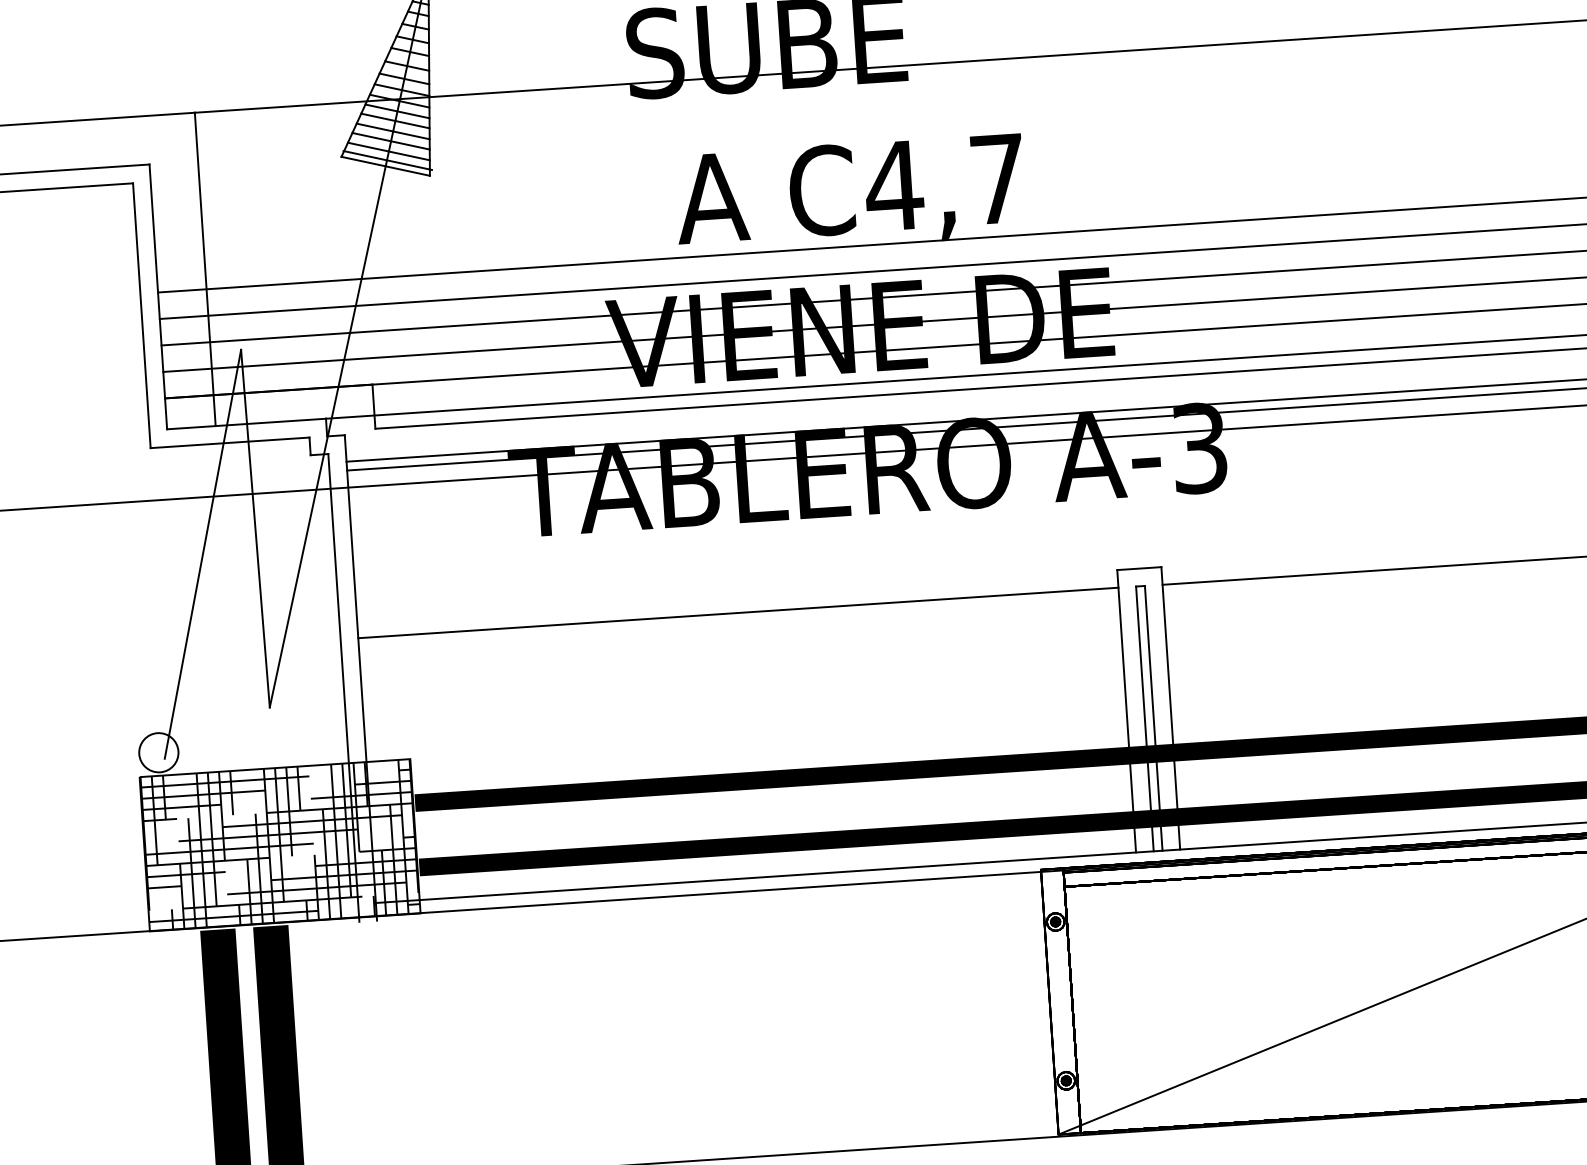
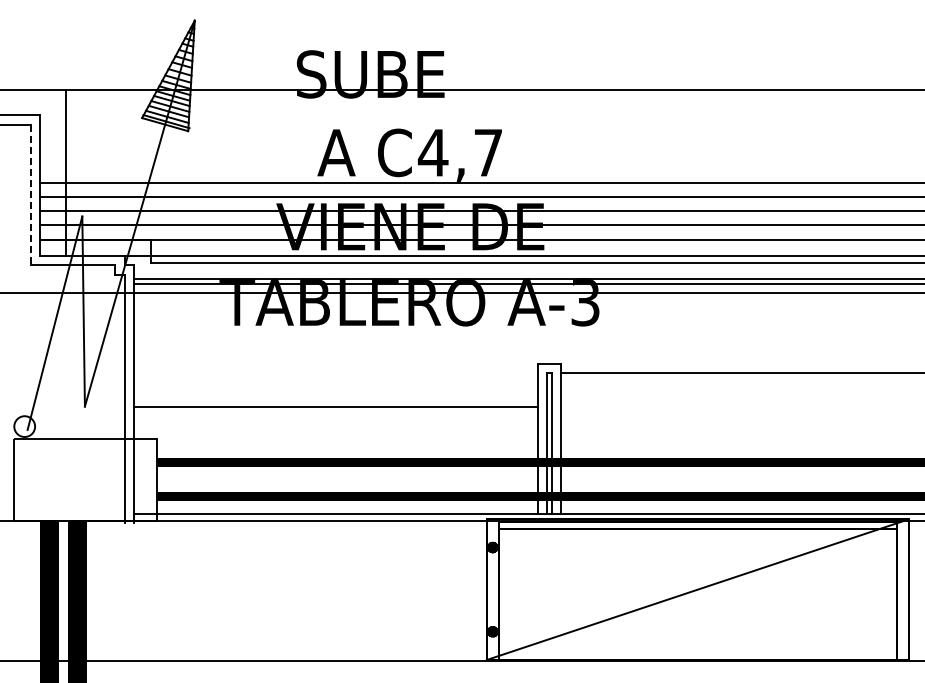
line: (142, 316) -> (31, 195), solid -> dashed
line: (737, 613) -> (335, 407), moved
hatch: (279, 844) -> (85, 479), removed

